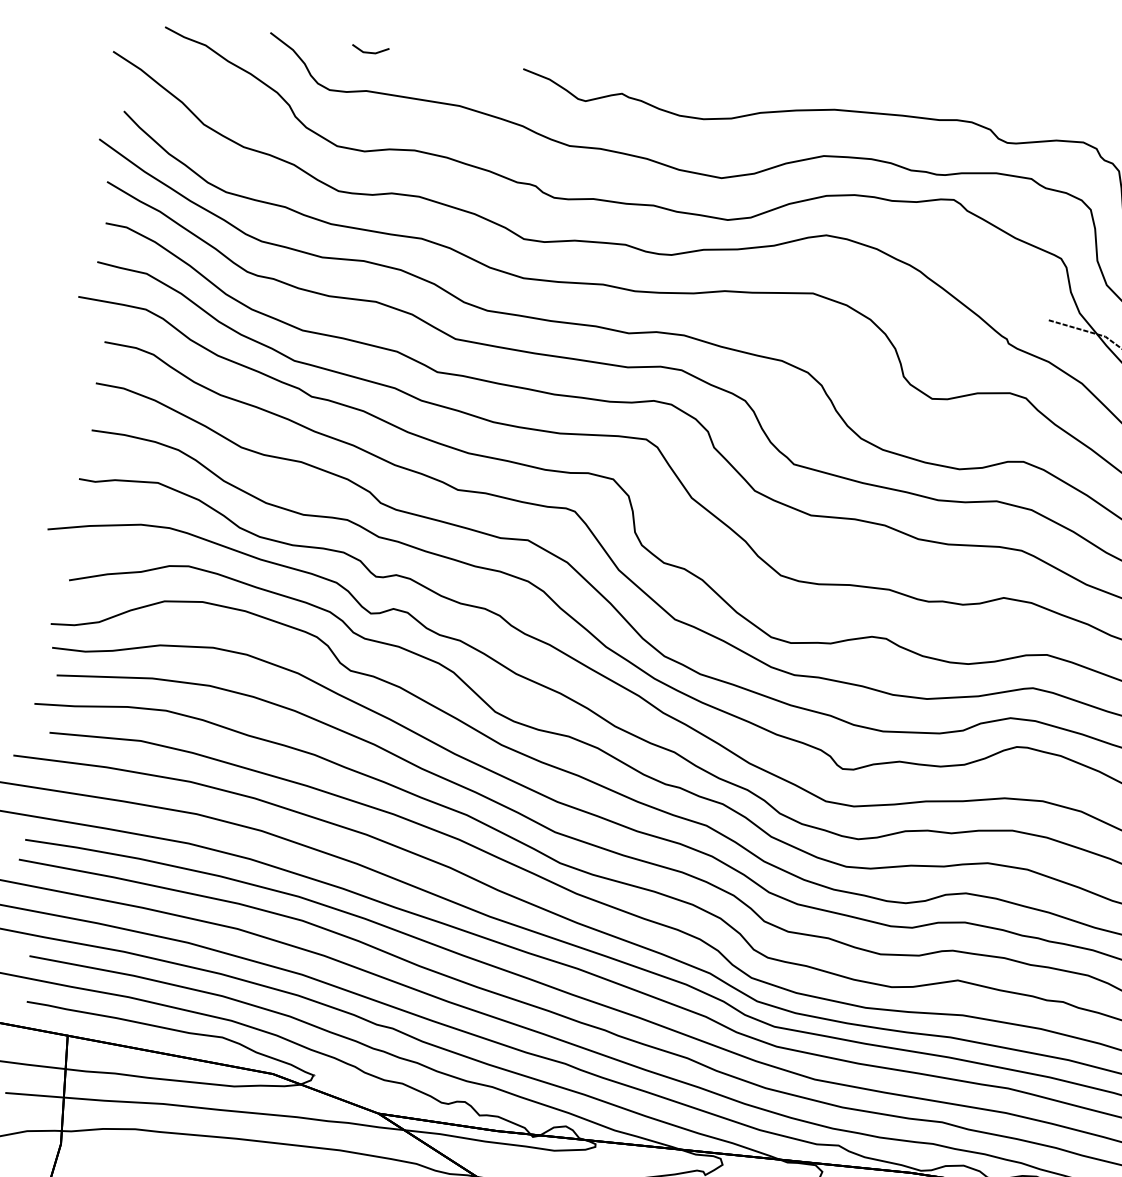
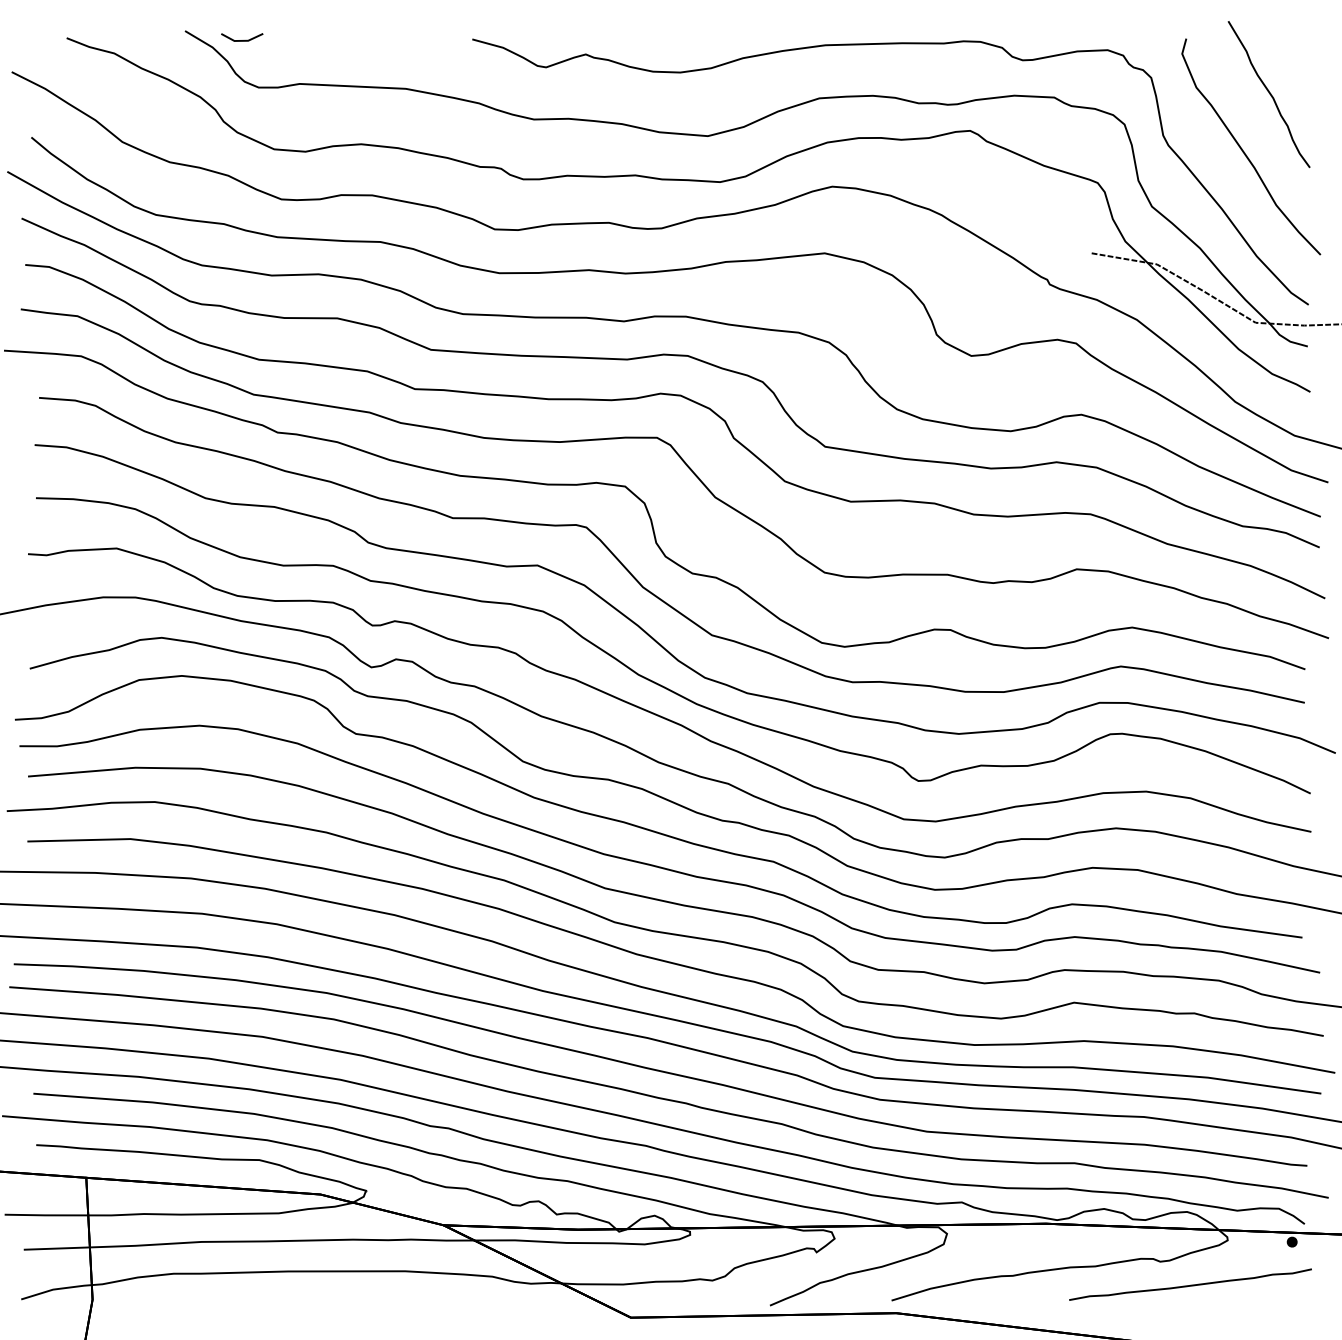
line: (370, 52) -> (242, 40), moved

